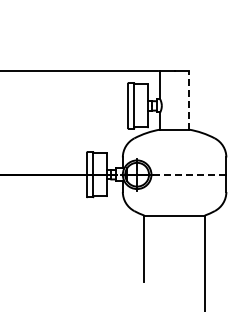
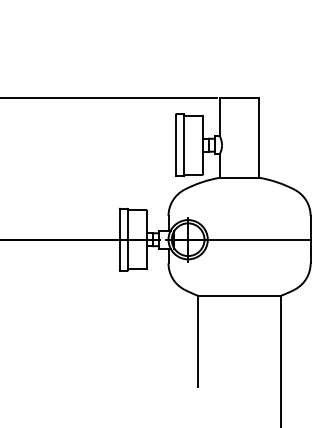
line: (188, 99) -> (258, 136), dashed -> solid
line: (188, 174) -> (258, 239), dashed -> solid

